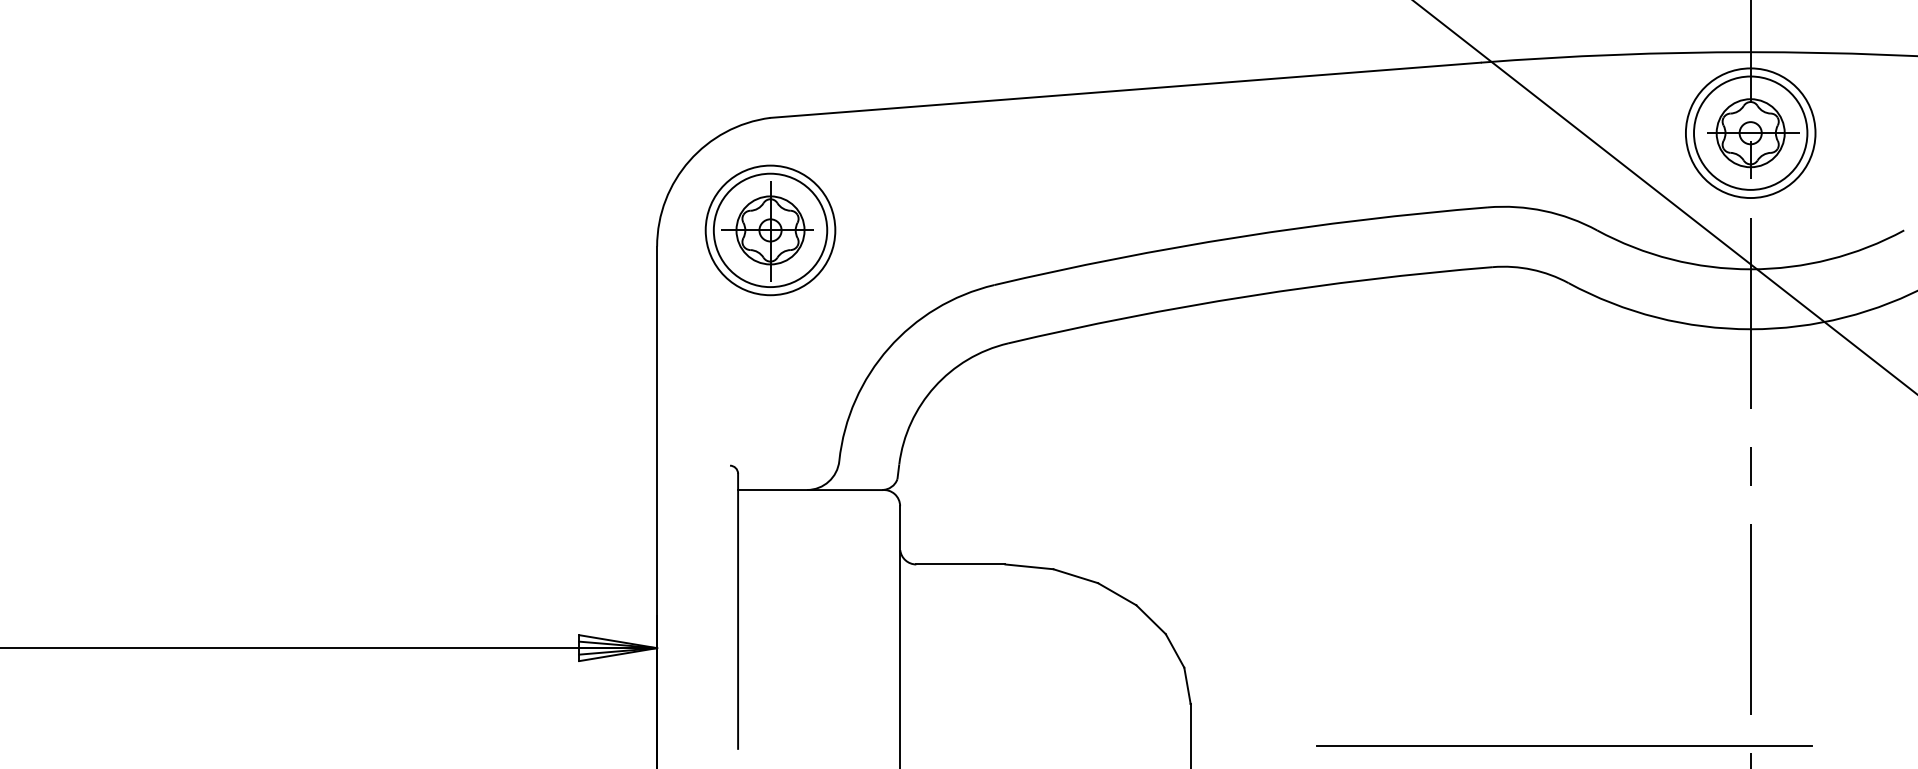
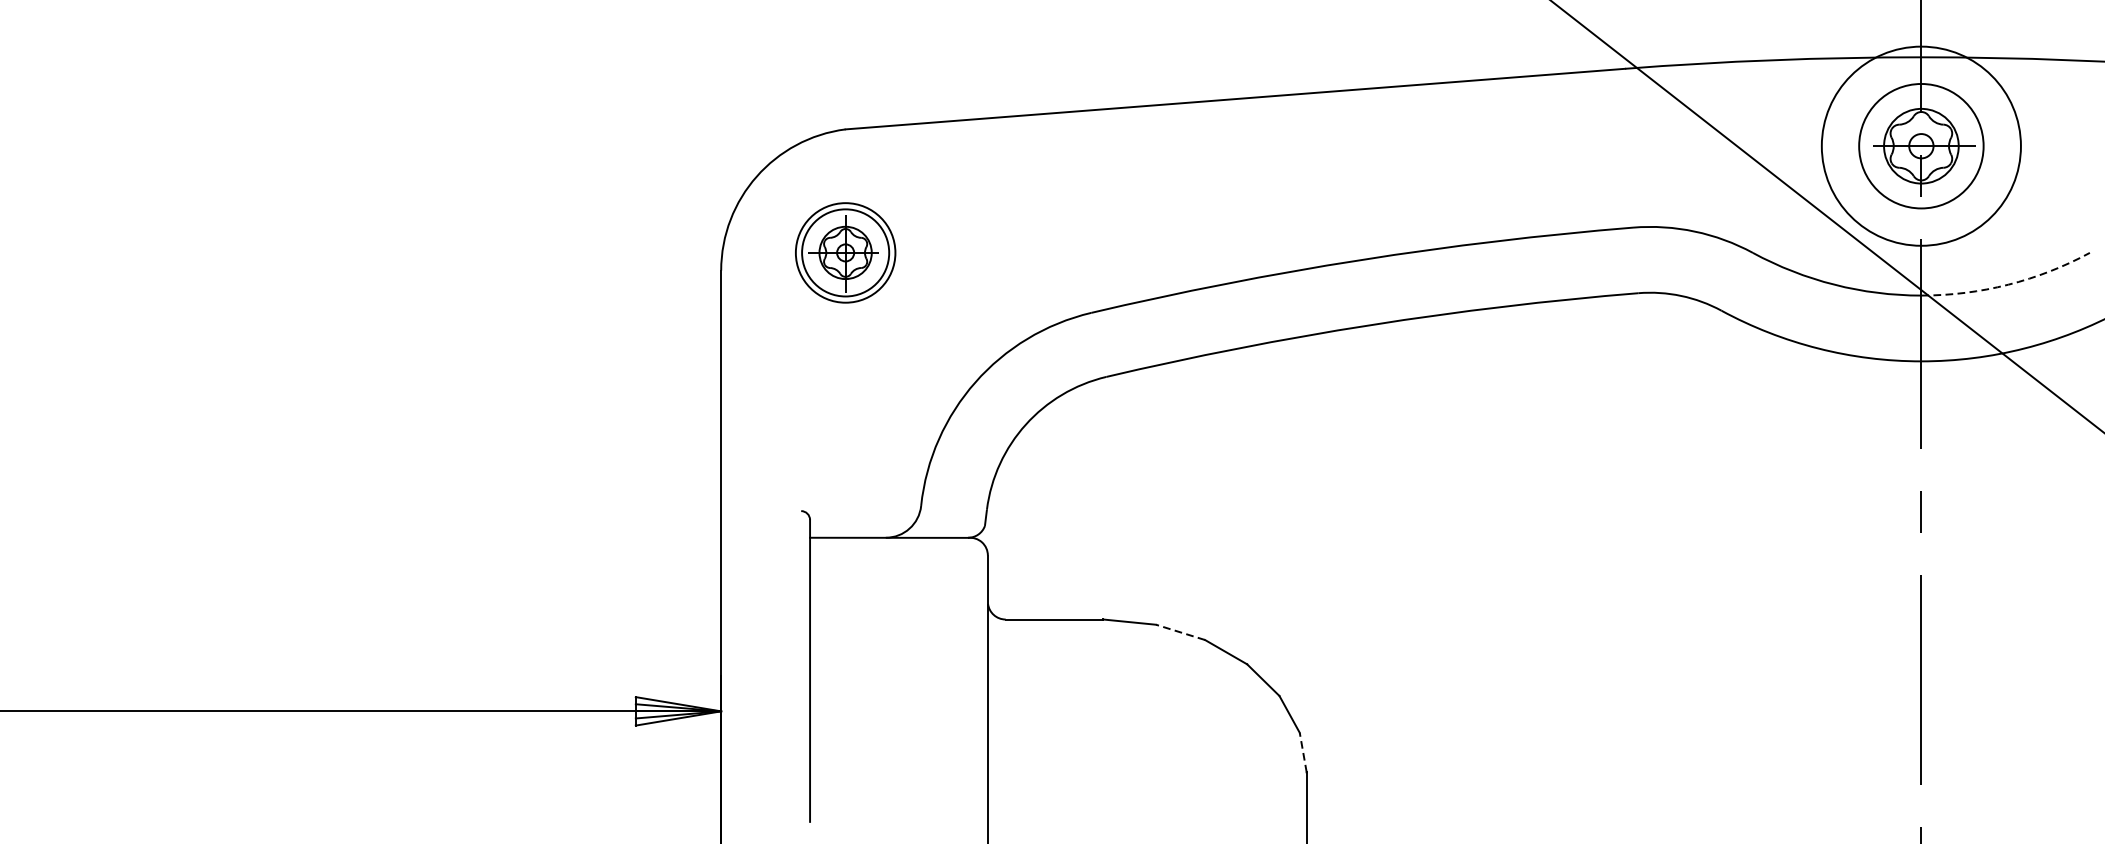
circle: (1750, 133) -> (1921, 146), size x1.4
part: (770, 230) -> (845, 252), size x0.7
arc: (1829, 259) -> (2007, 284), solid -> dashed
line: (1075, 576) -> (1180, 632), solid -> dashed
line: (1187, 685) -> (1303, 752), solid -> dashed
line: (1564, 745) -> (1717, 818), removed

